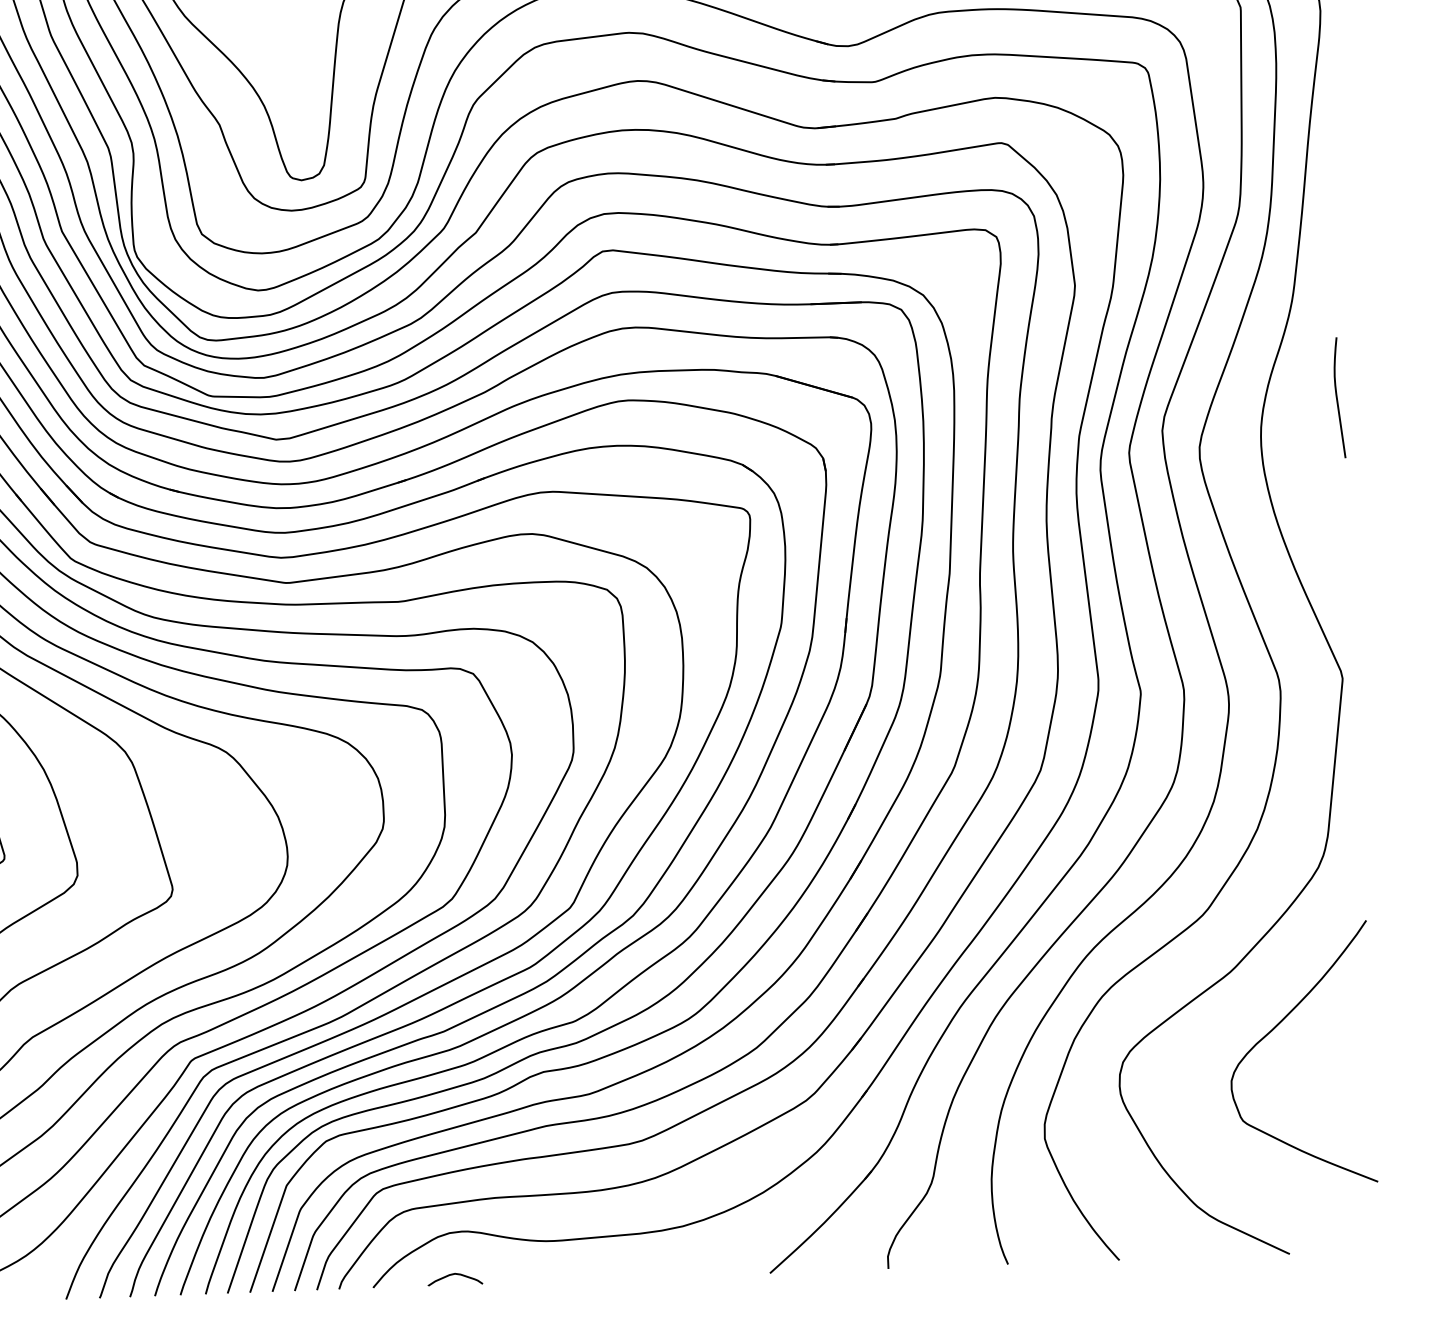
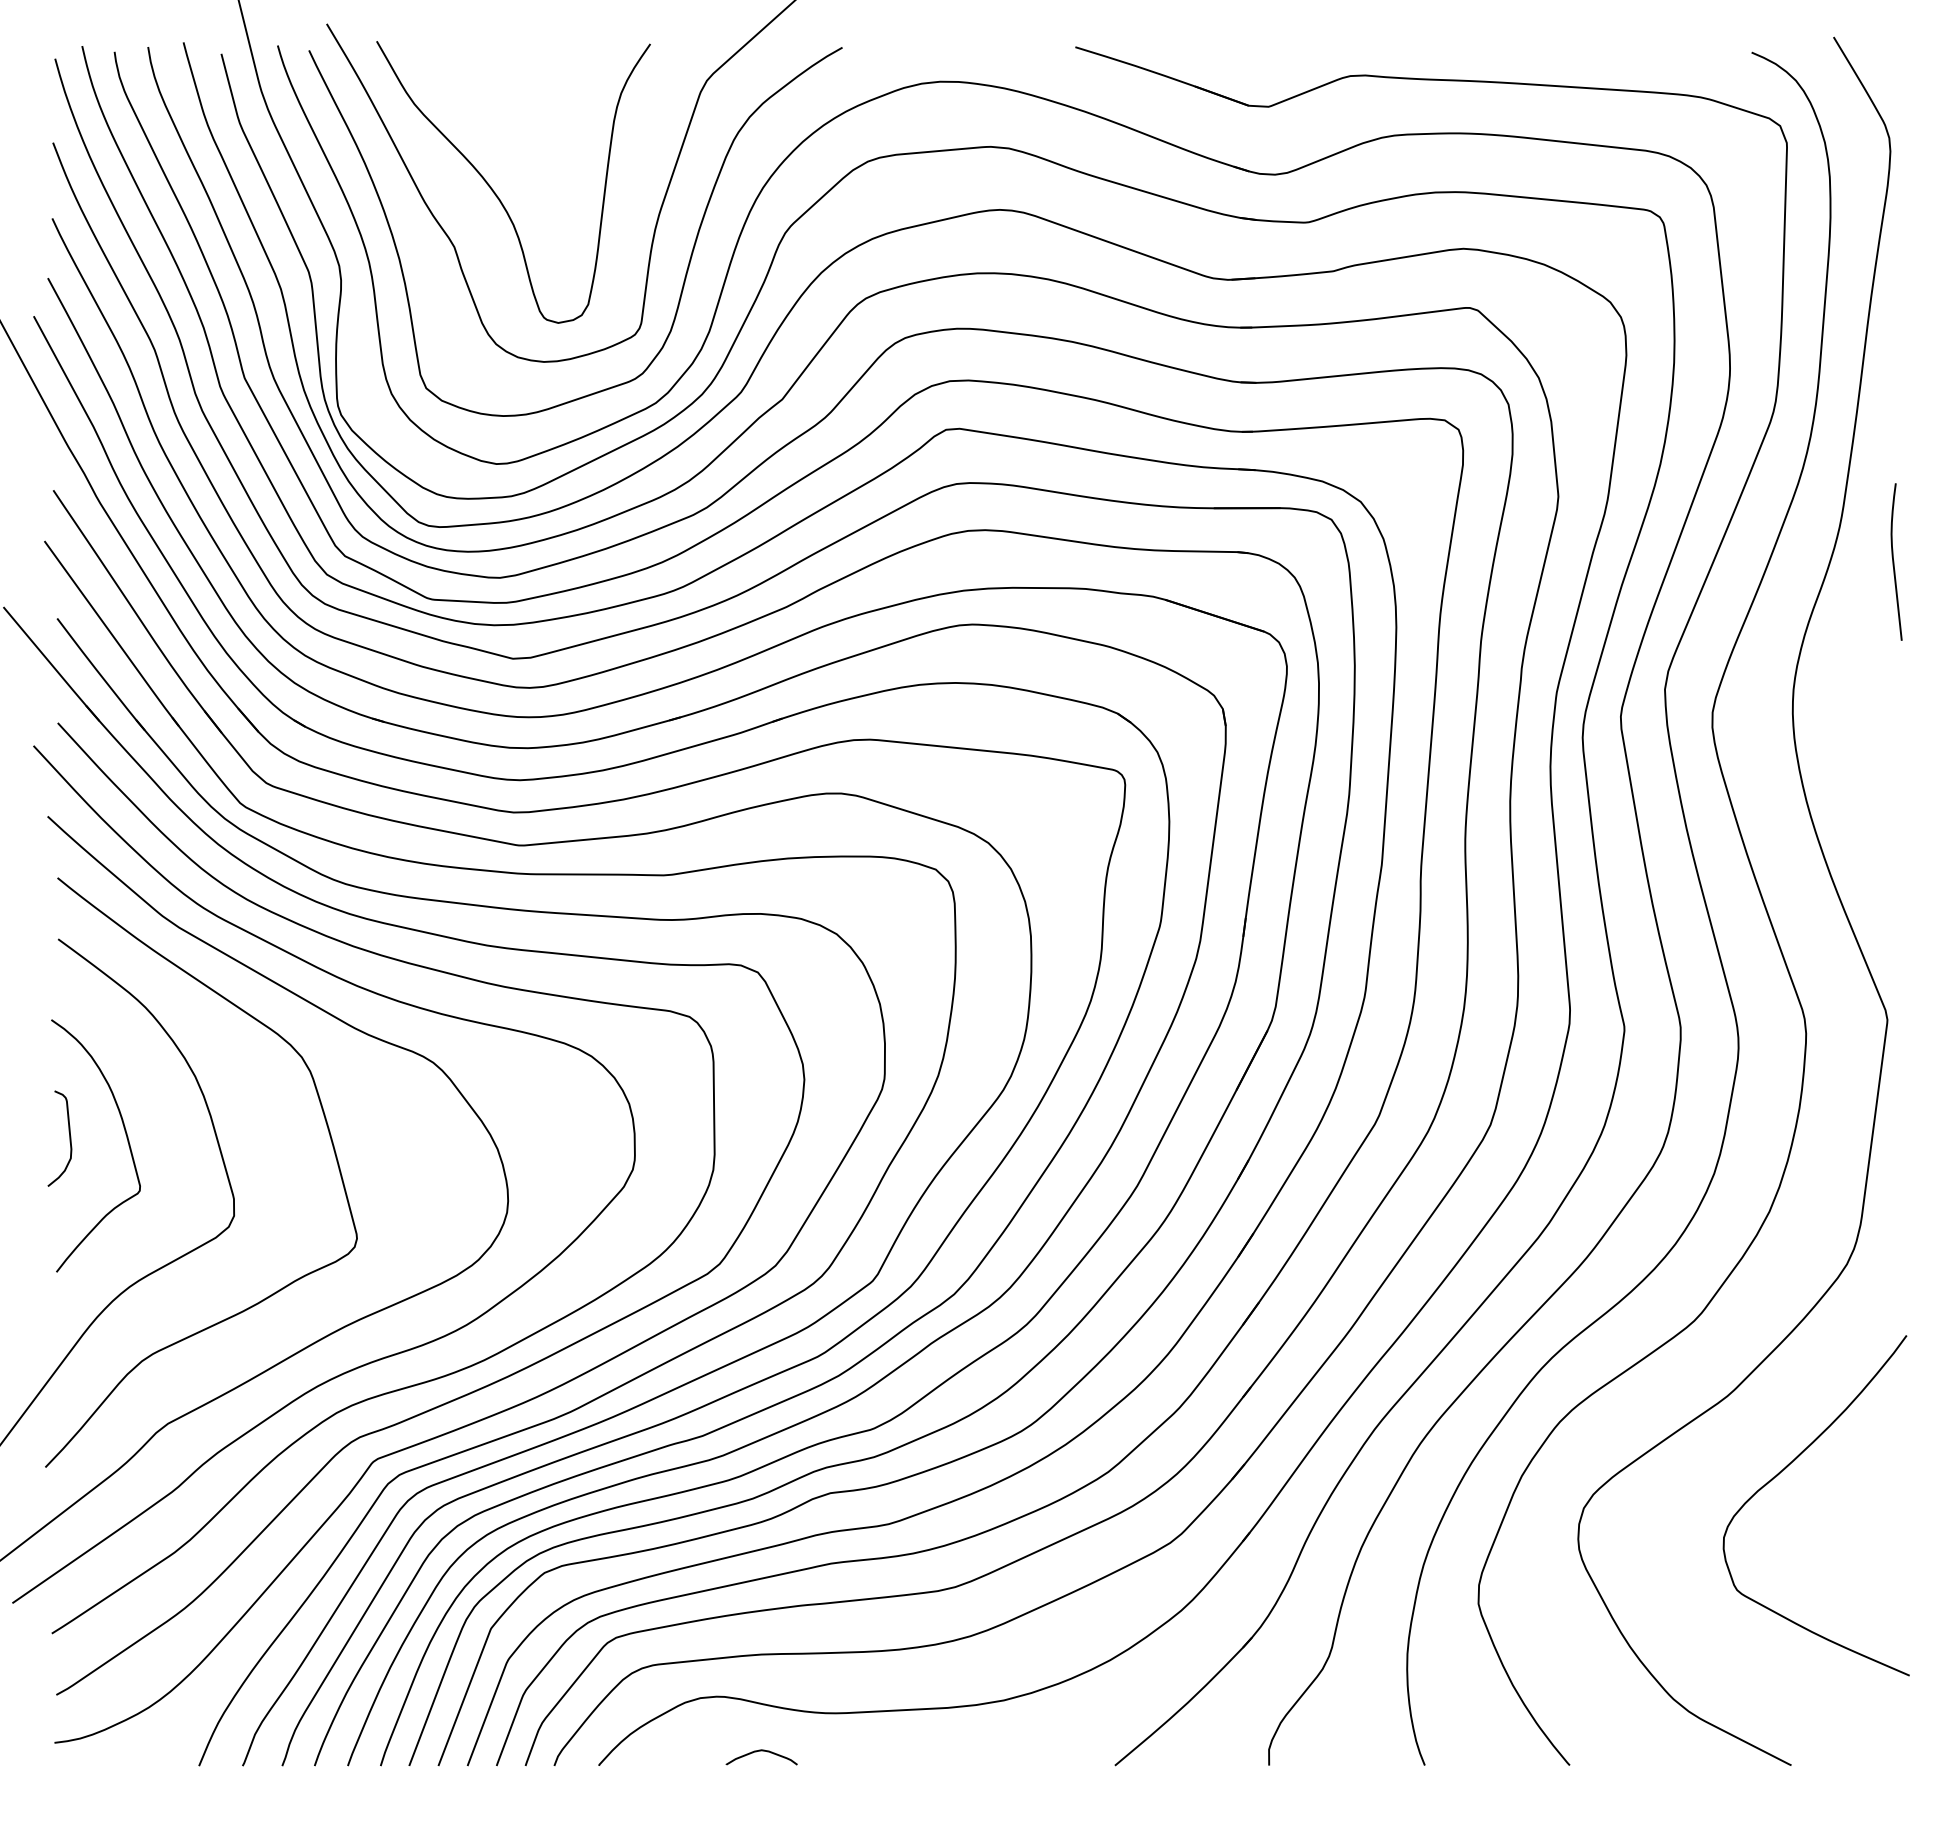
curve: (1337, 397) -> (1894, 561), moved
curve: (454, 1274) -> (761, 1751), moved

